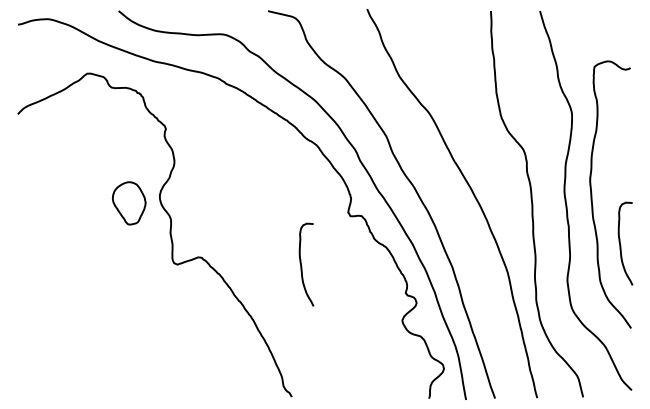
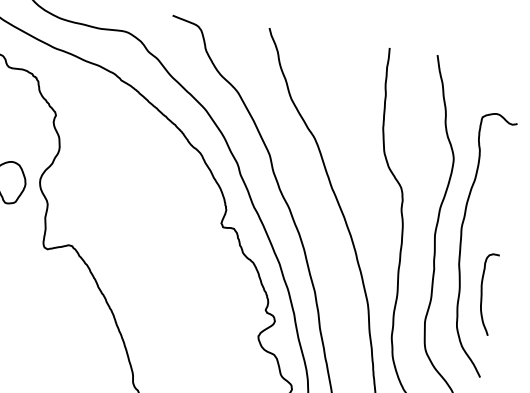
curve: (302, 266) -> (169, 269), removed

